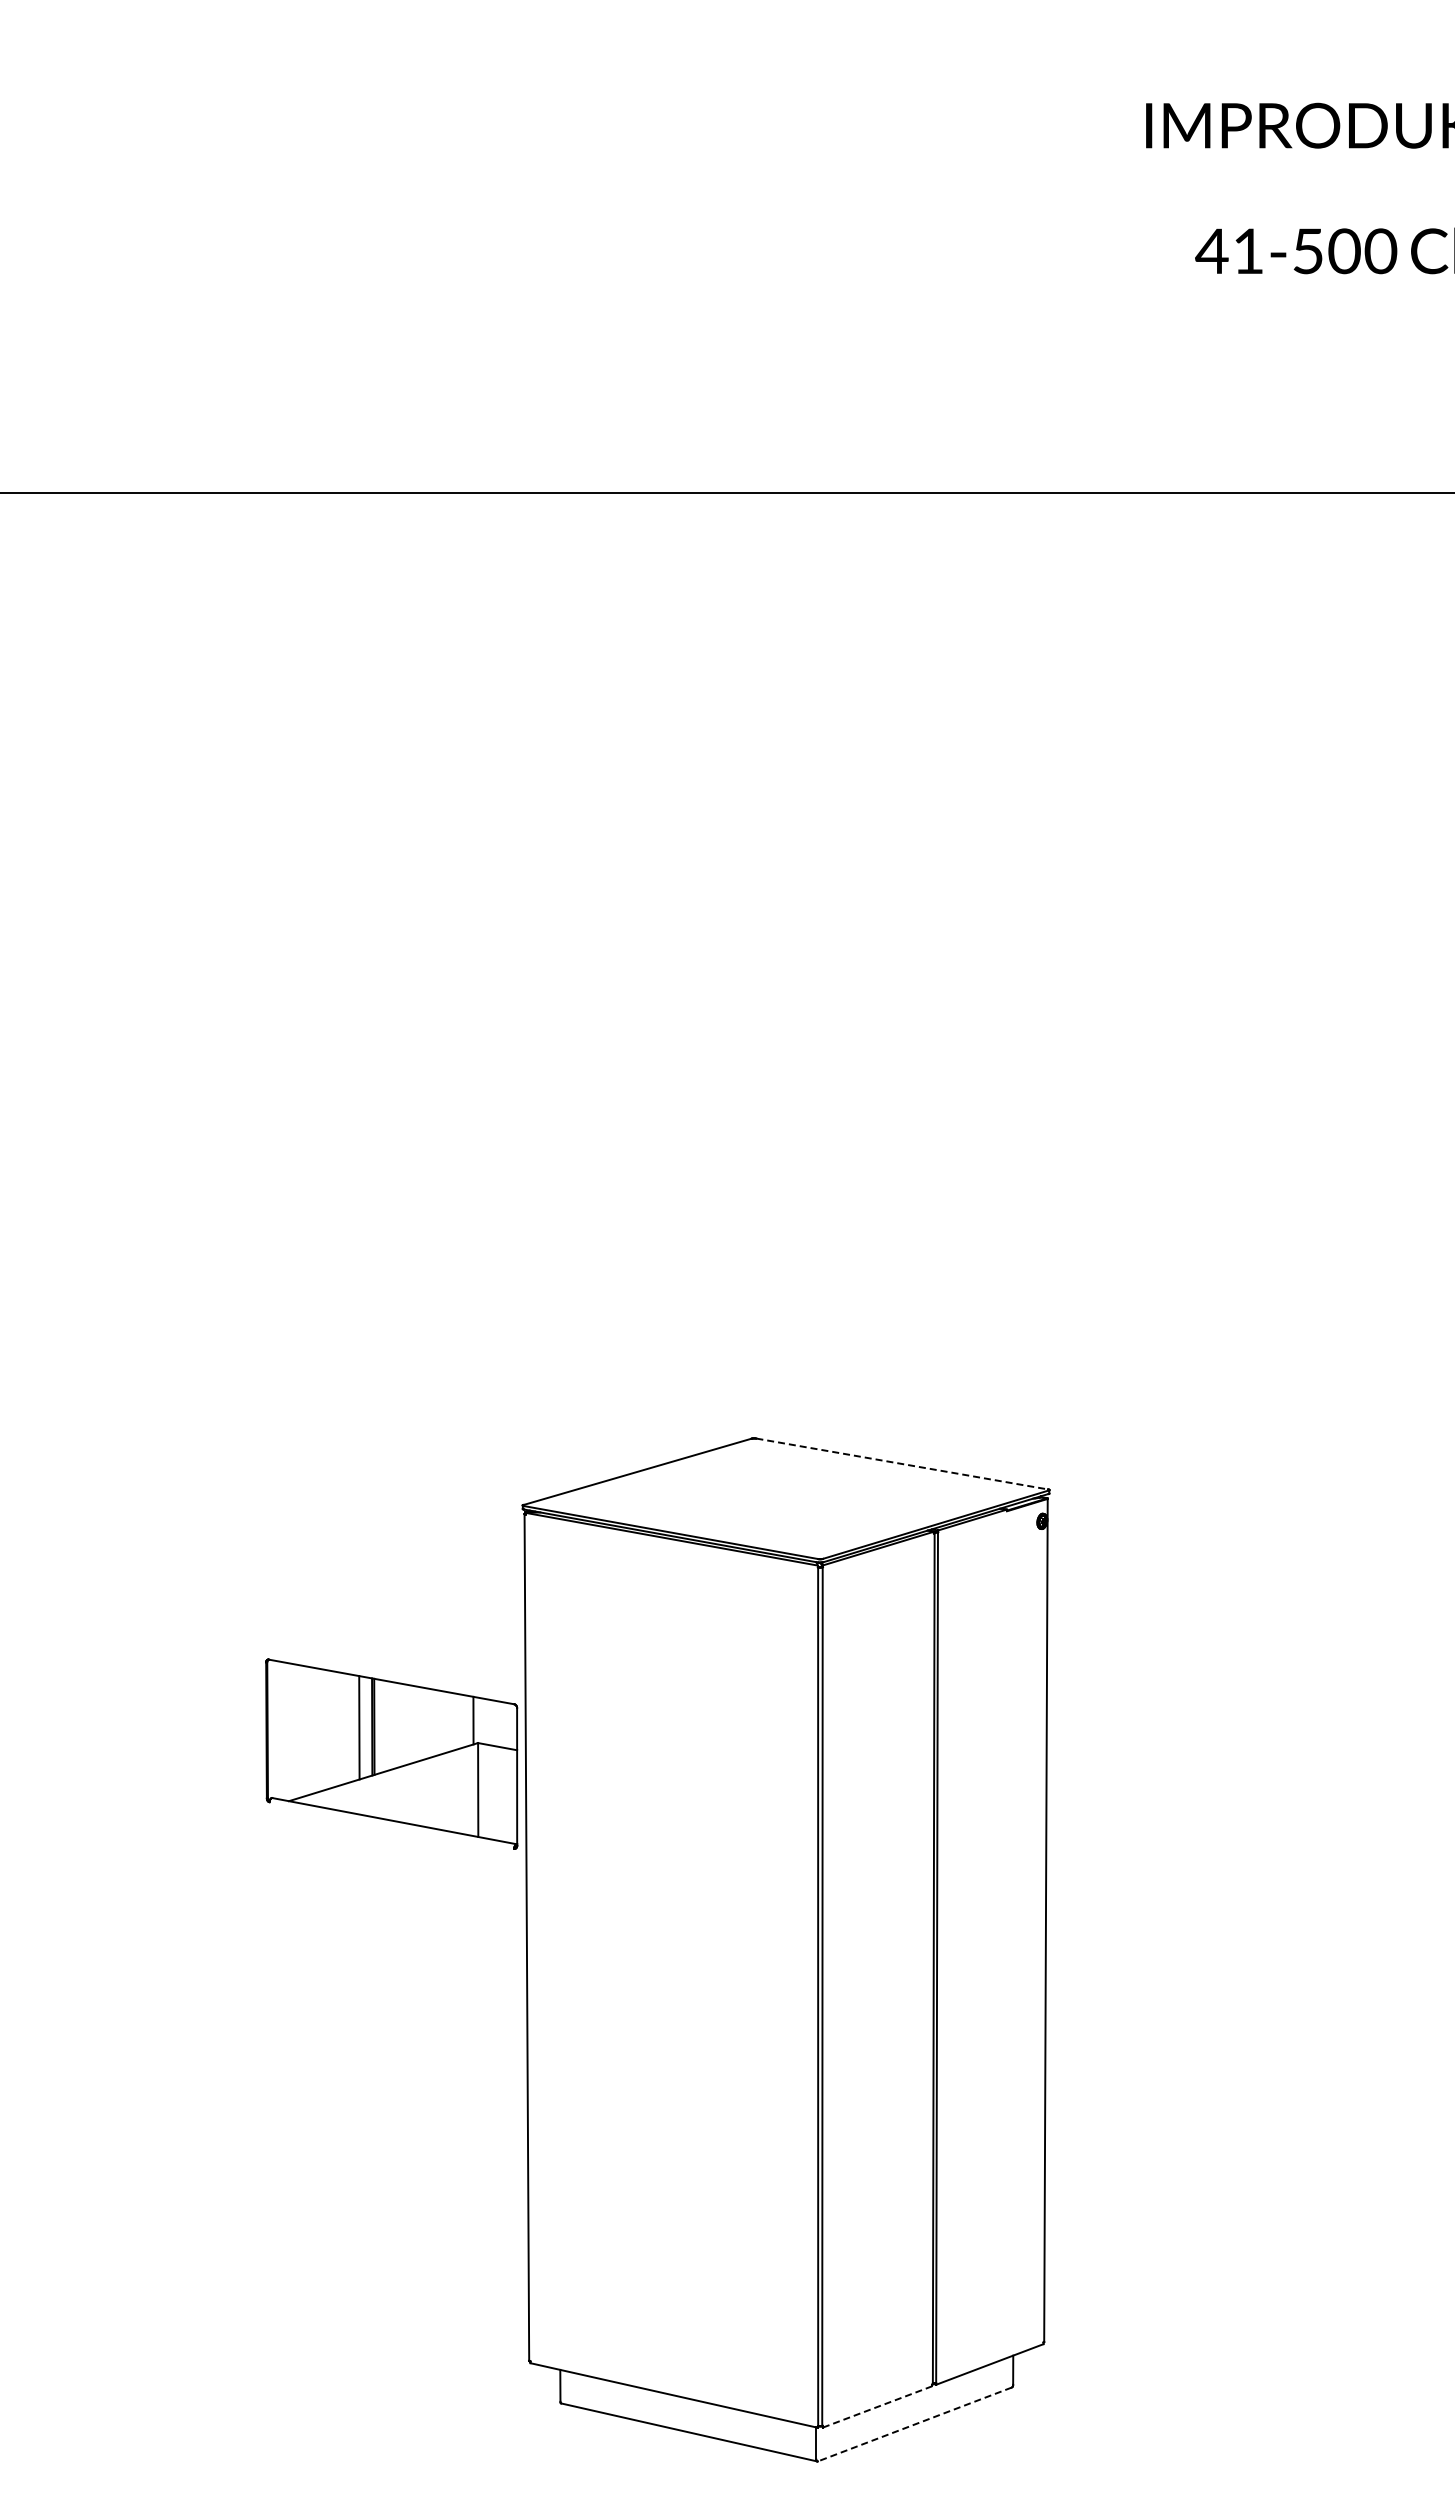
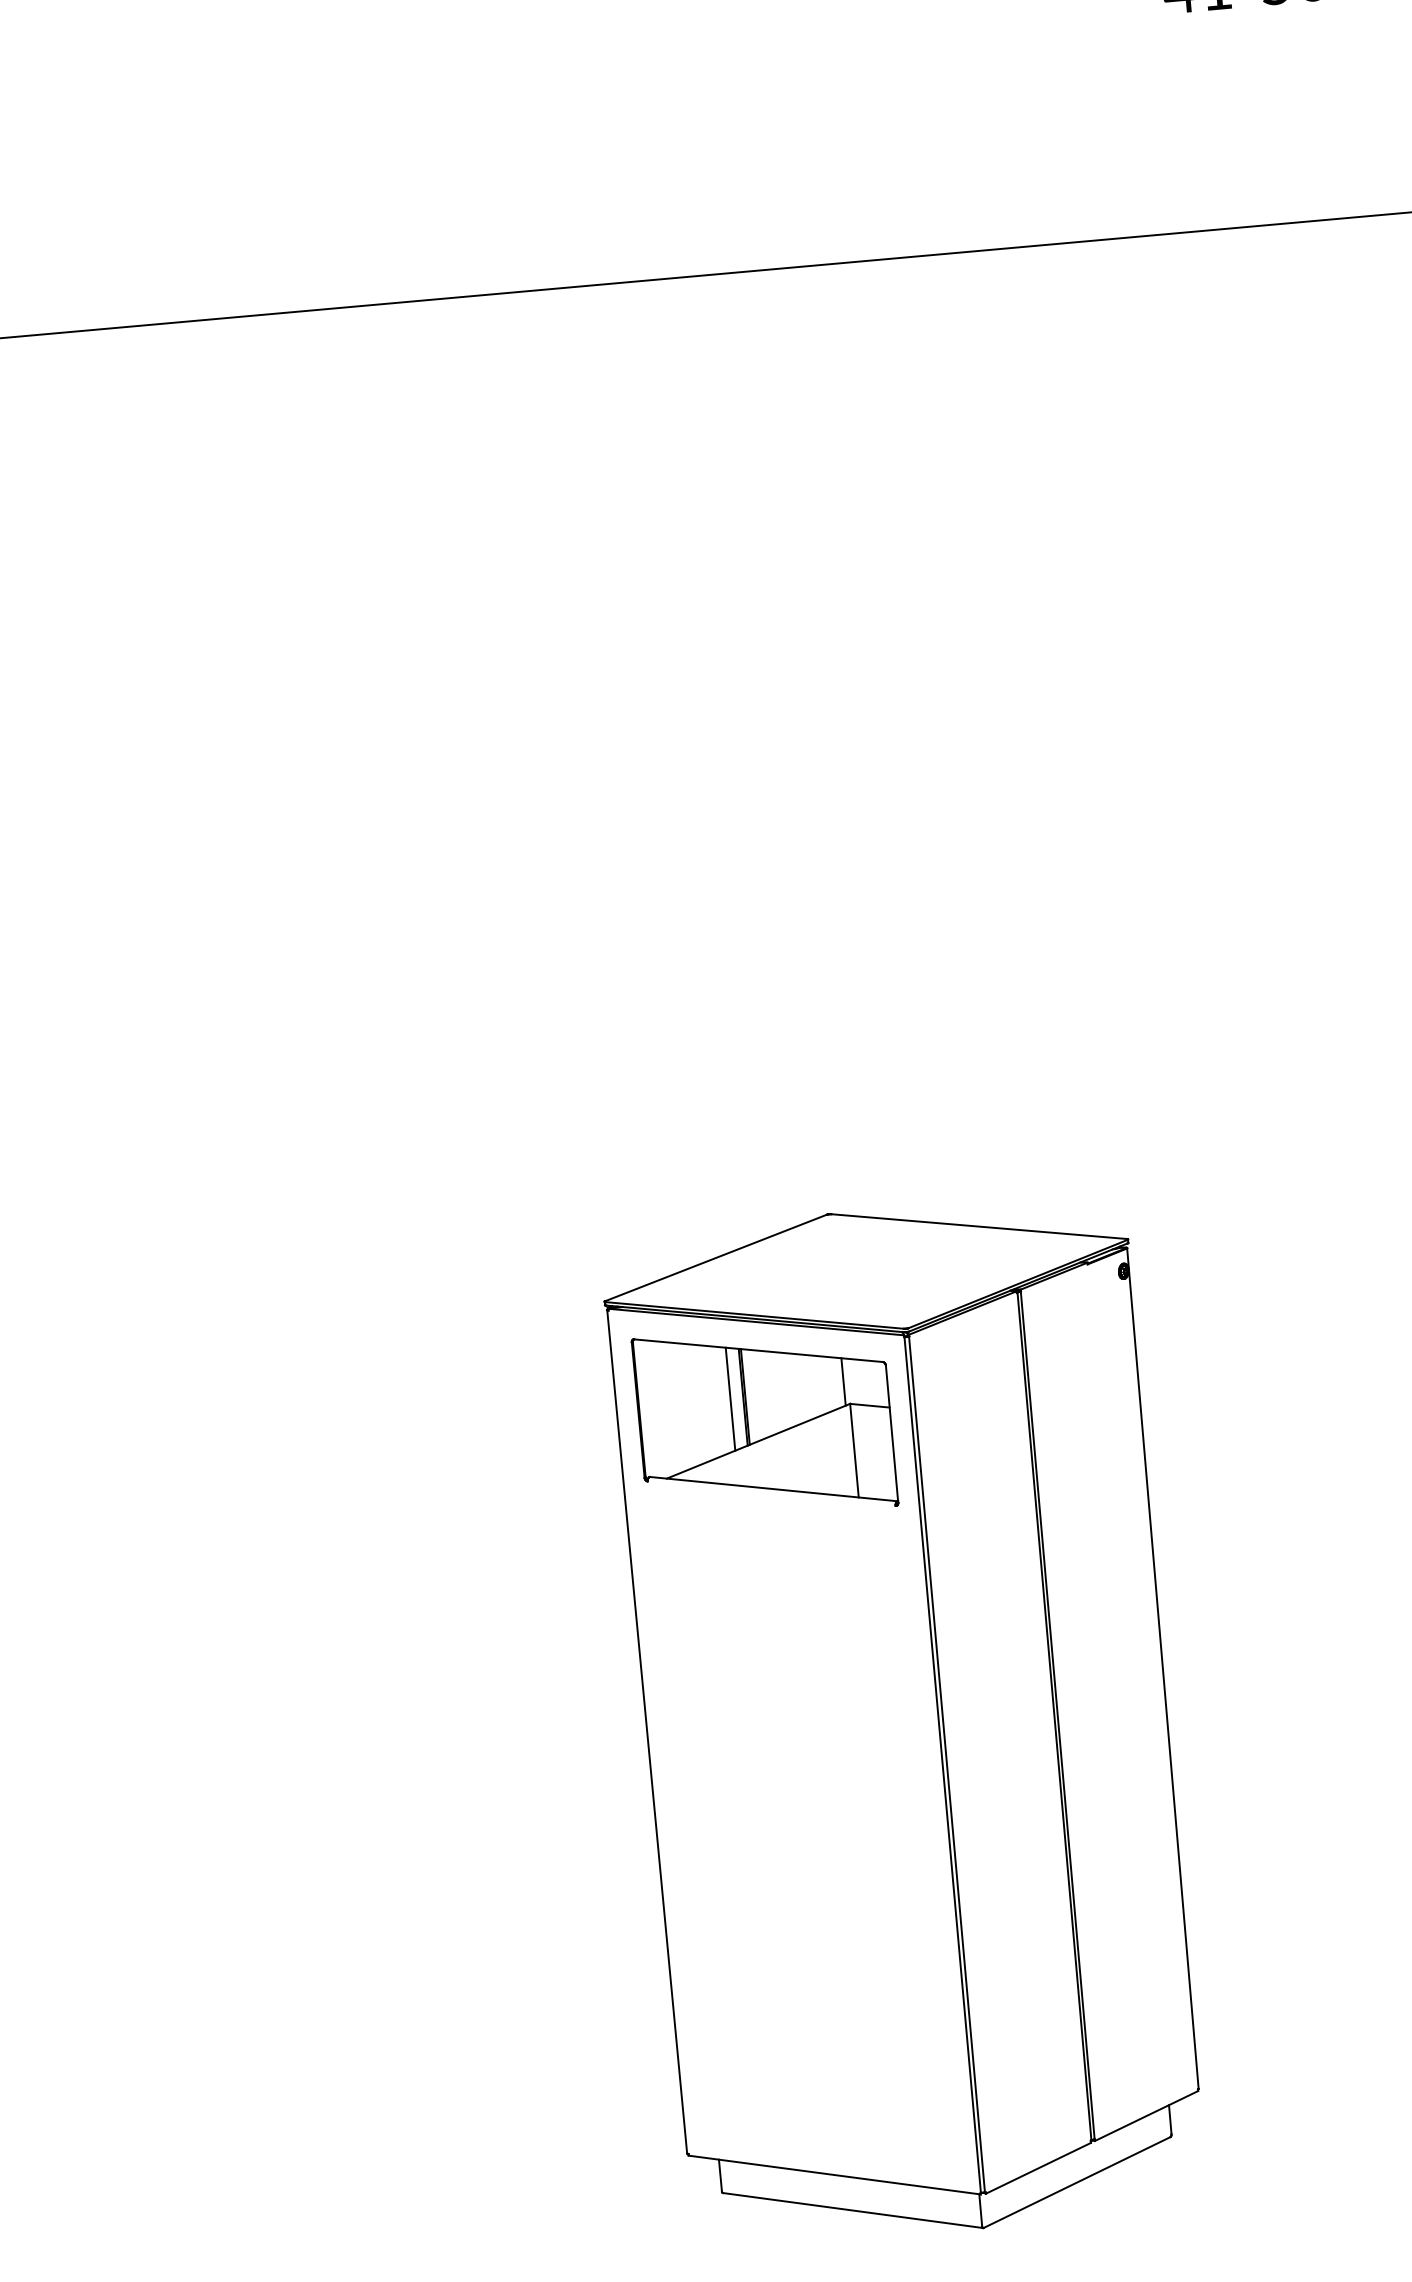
line: (902, 1464) -> (979, 1227), dashed -> solid
part: (391, 1753) -> (764, 1421), moved
line: (877, 2406) -> (1038, 2167), dashed -> solid
line: (914, 2424) -> (1076, 2182), dashed -> solid

